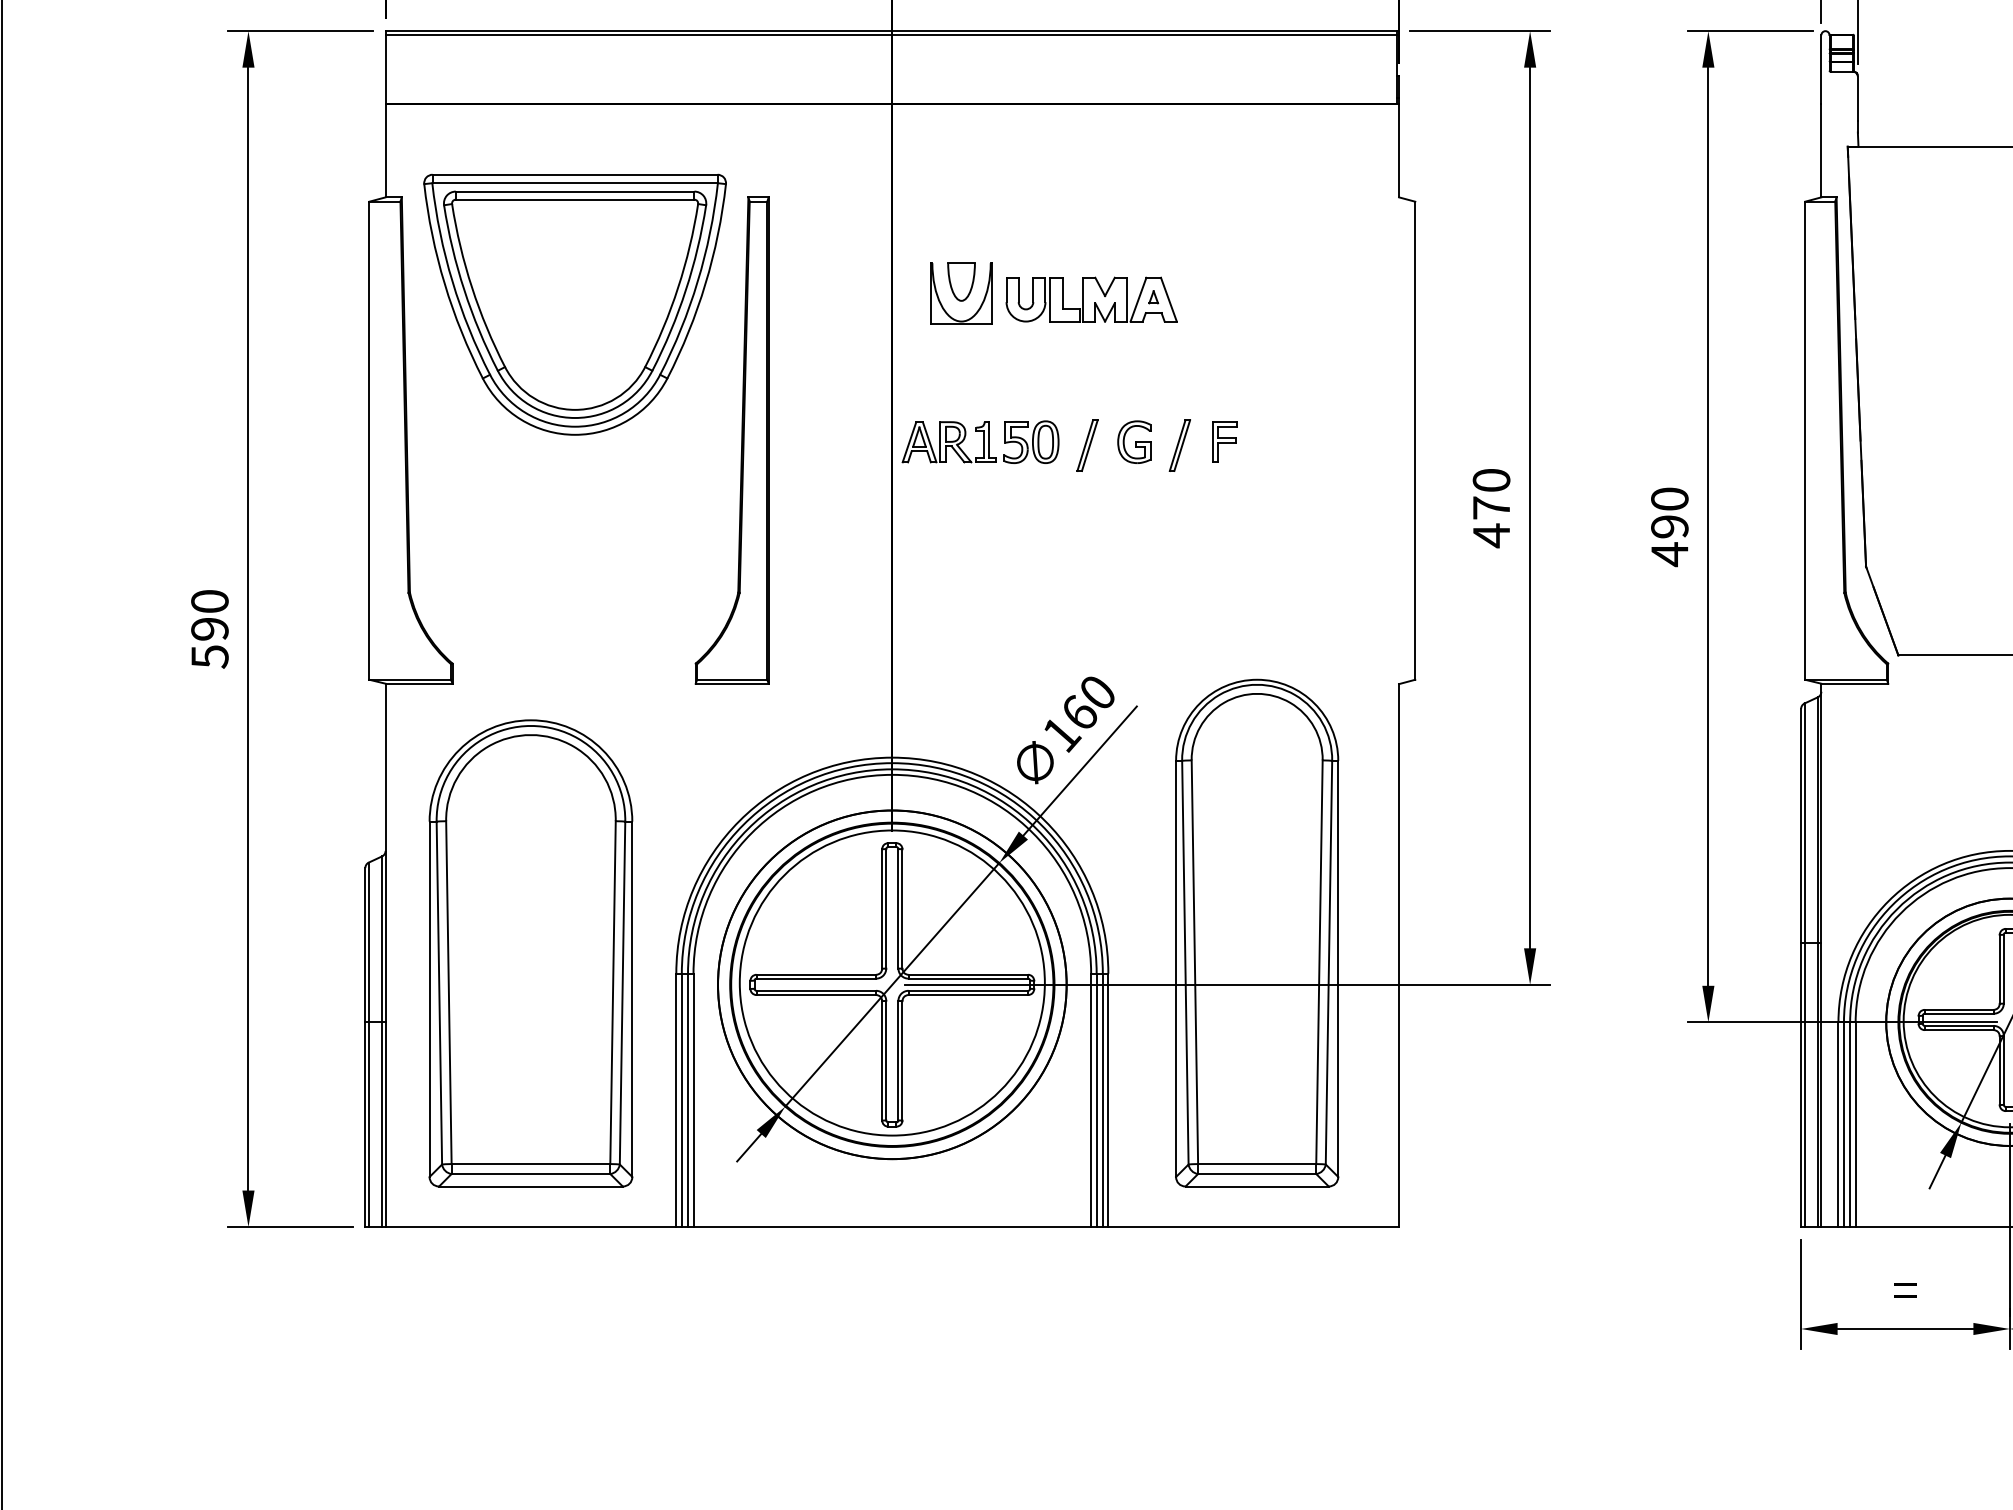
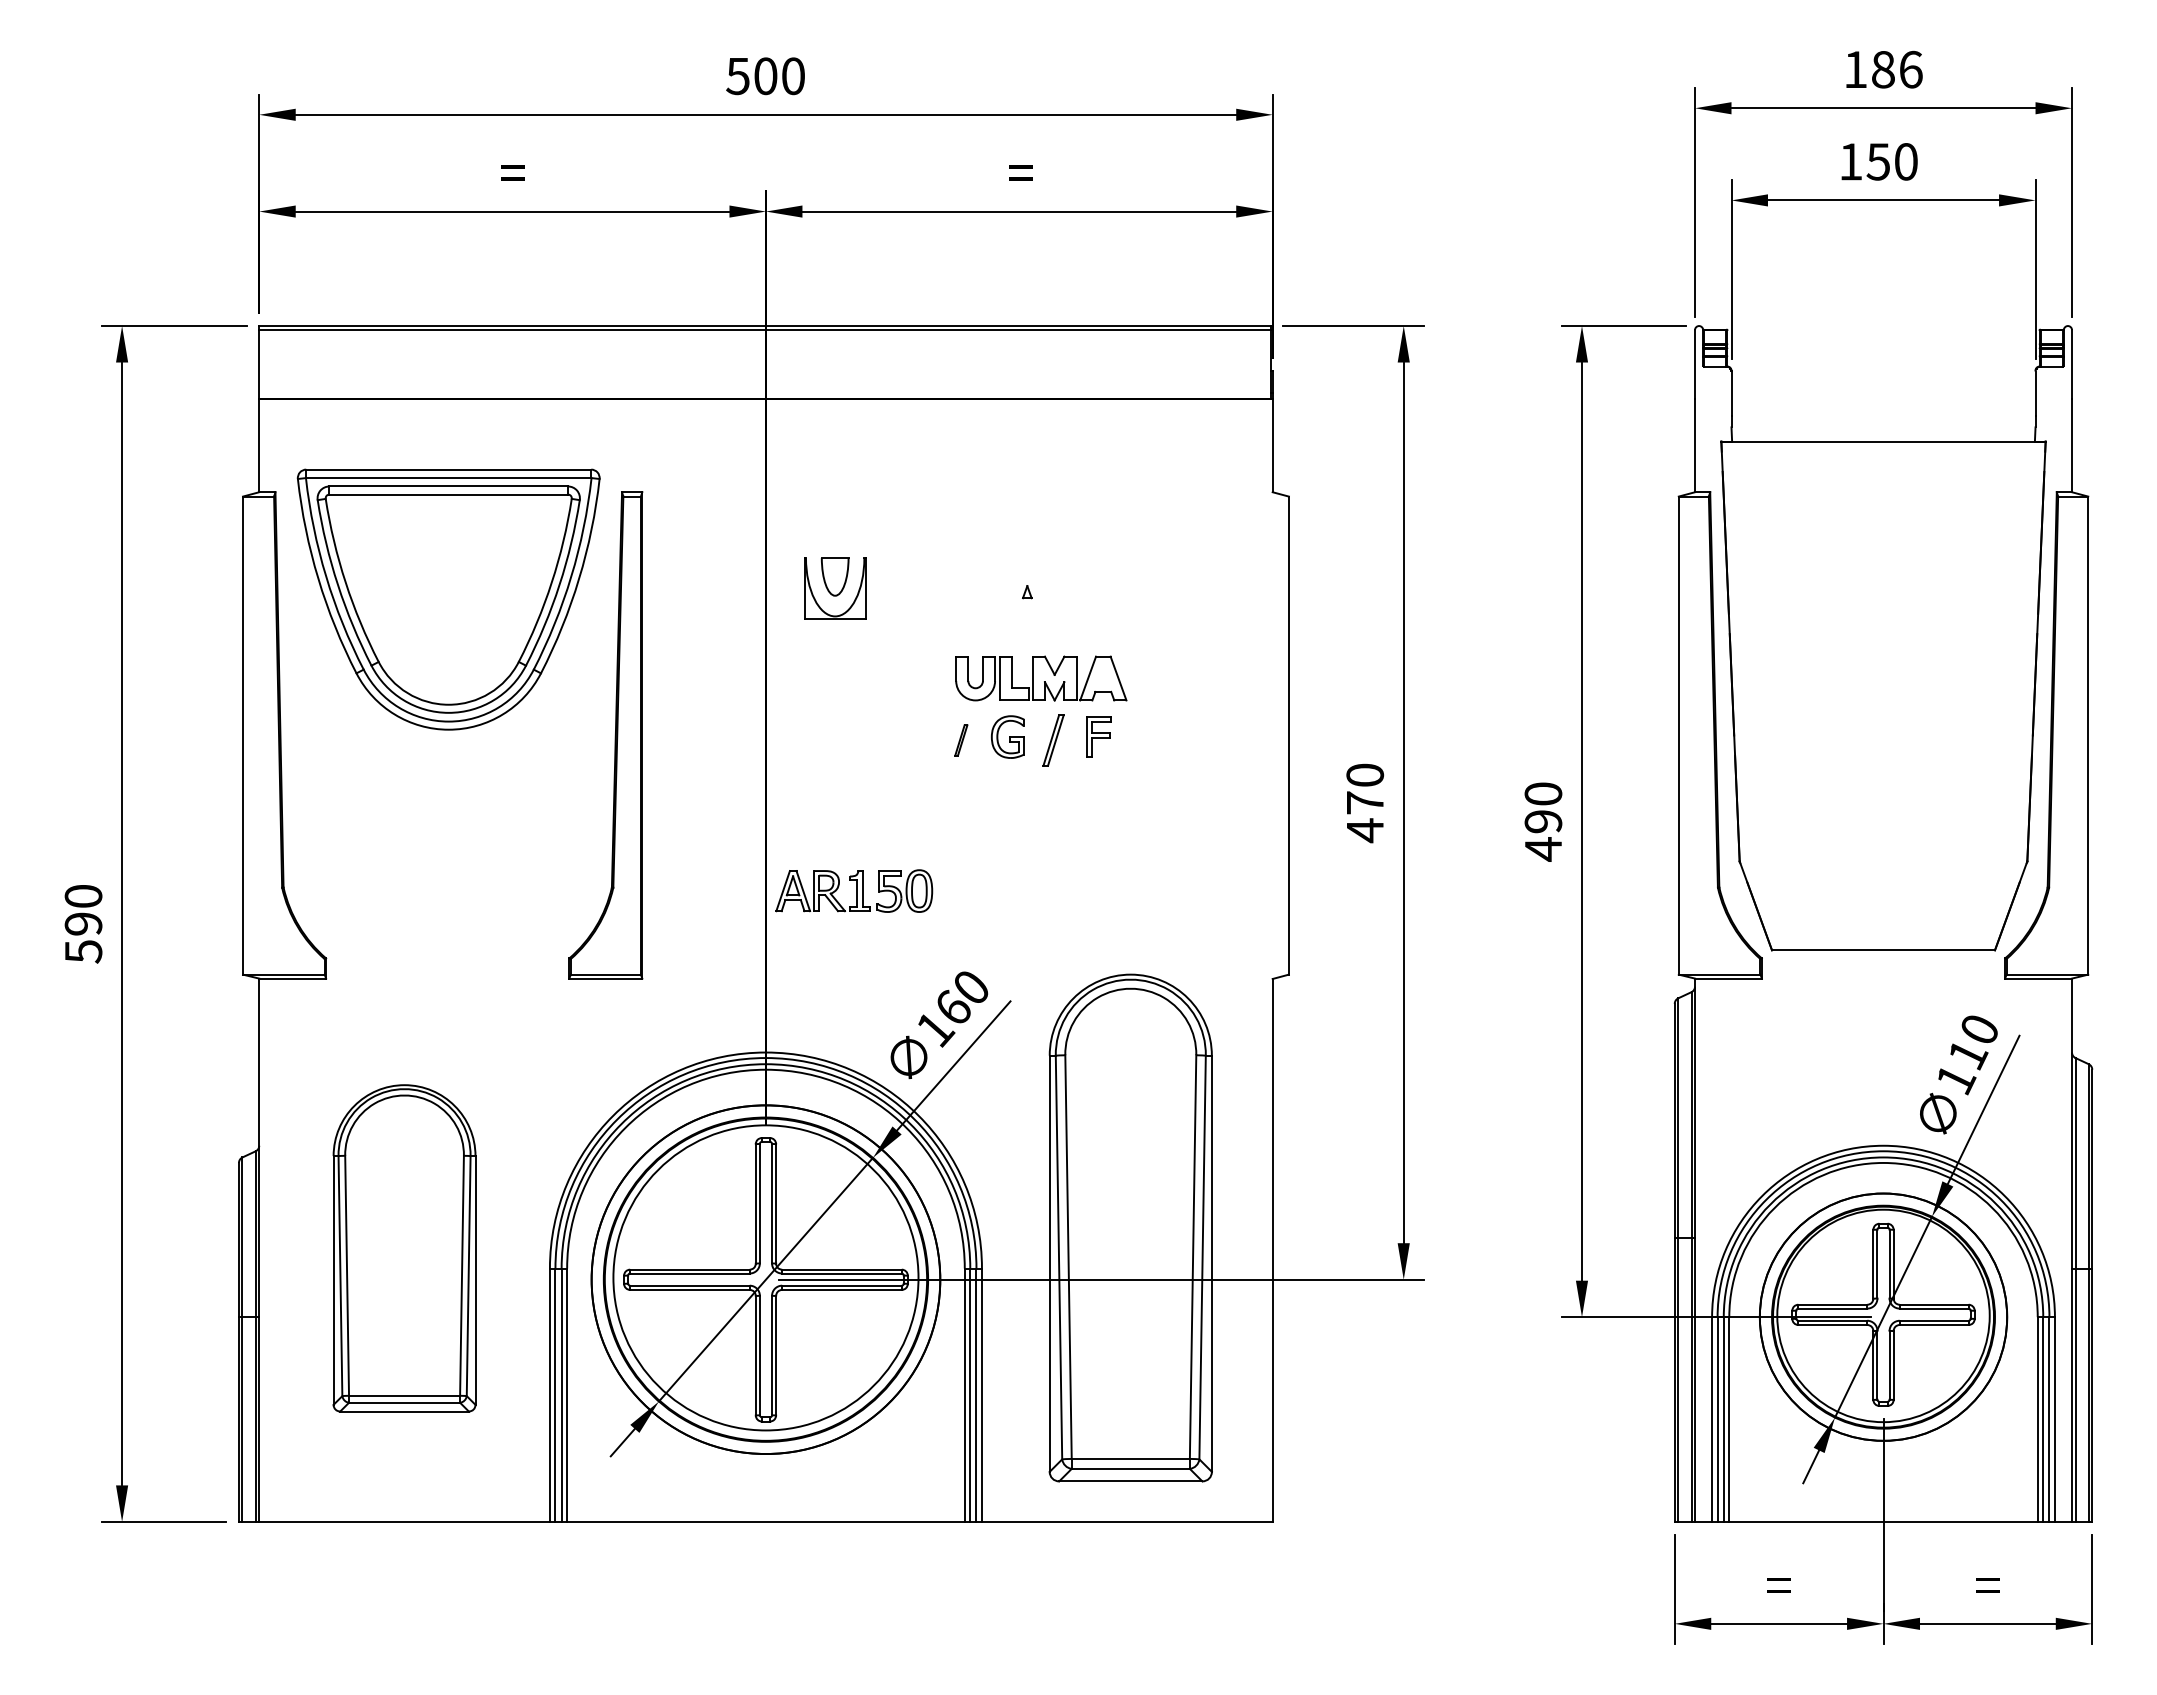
part: (1091, 299) -> (1041, 678), moved
part: (980, 441) -> (854, 890), moved
part: (1087, 445) -> (961, 740), size x0.6
part: (530, 953) -> (404, 1248), size x0.7

